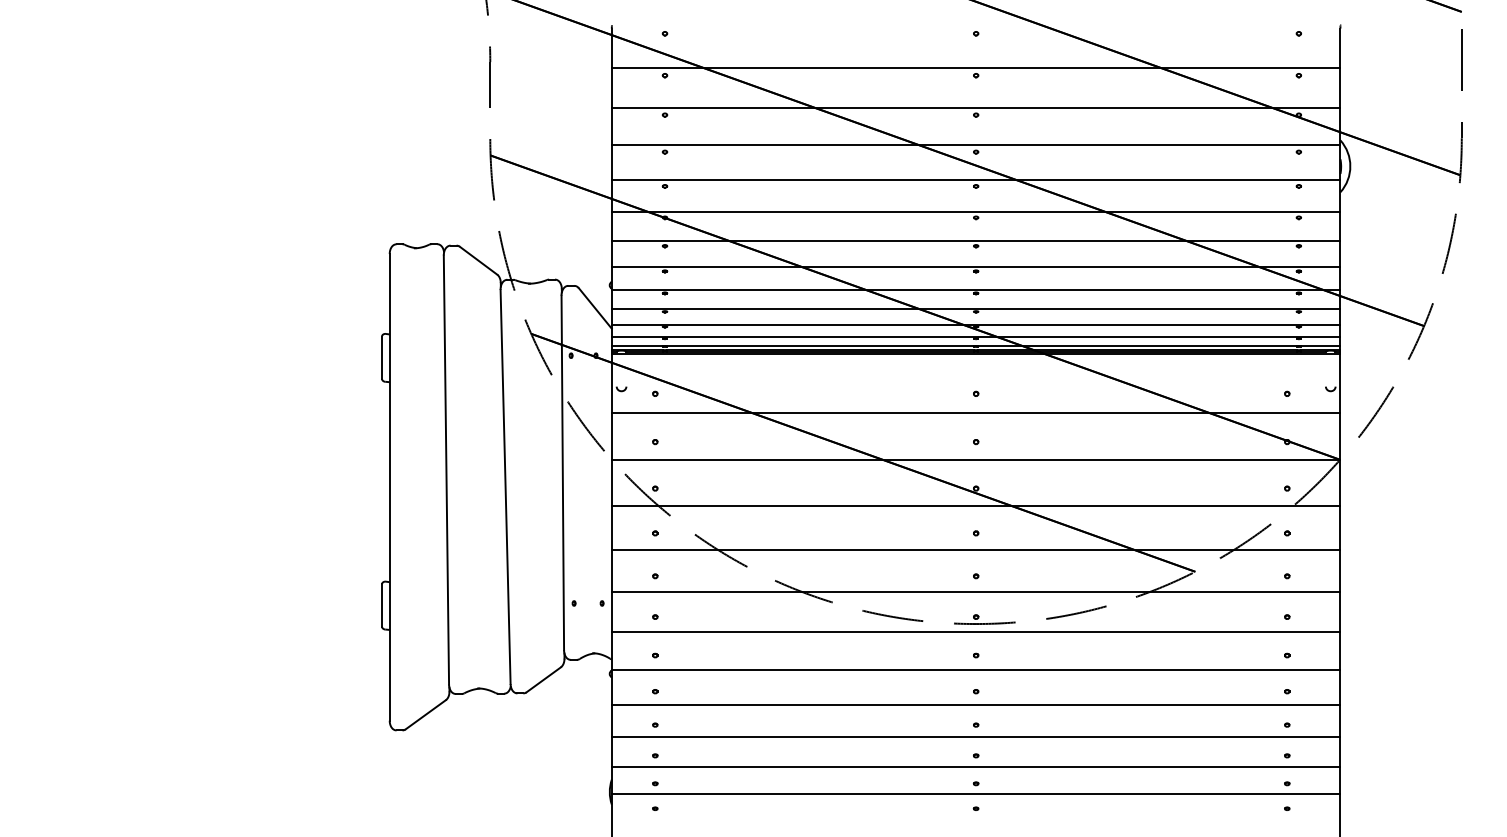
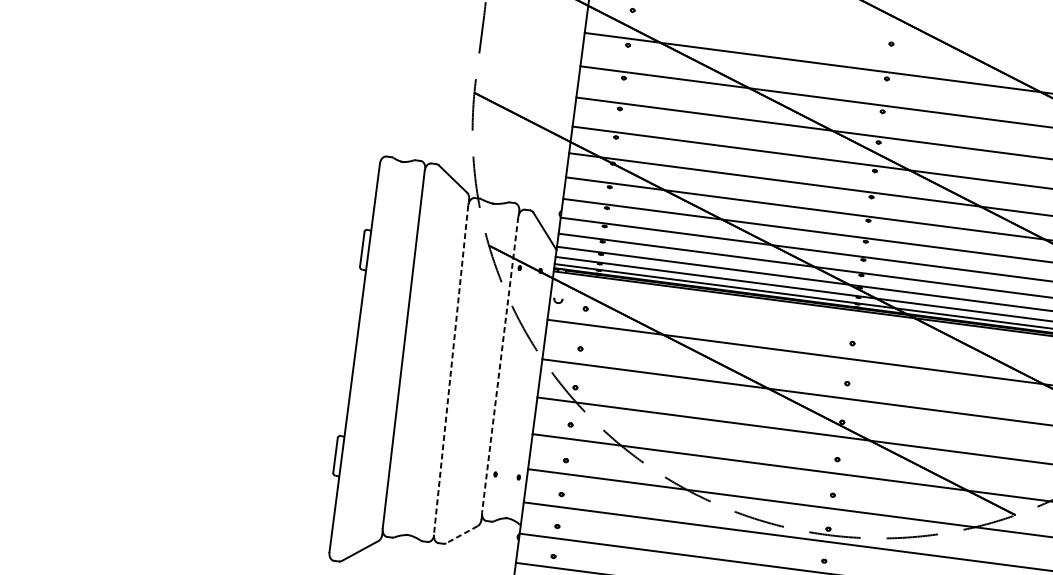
line: (562, 473) -> (499, 365), solid -> dashed
line: (505, 487) -> (450, 370), solid -> dashed
line: (543, 680) -> (461, 535), solid -> dashed

